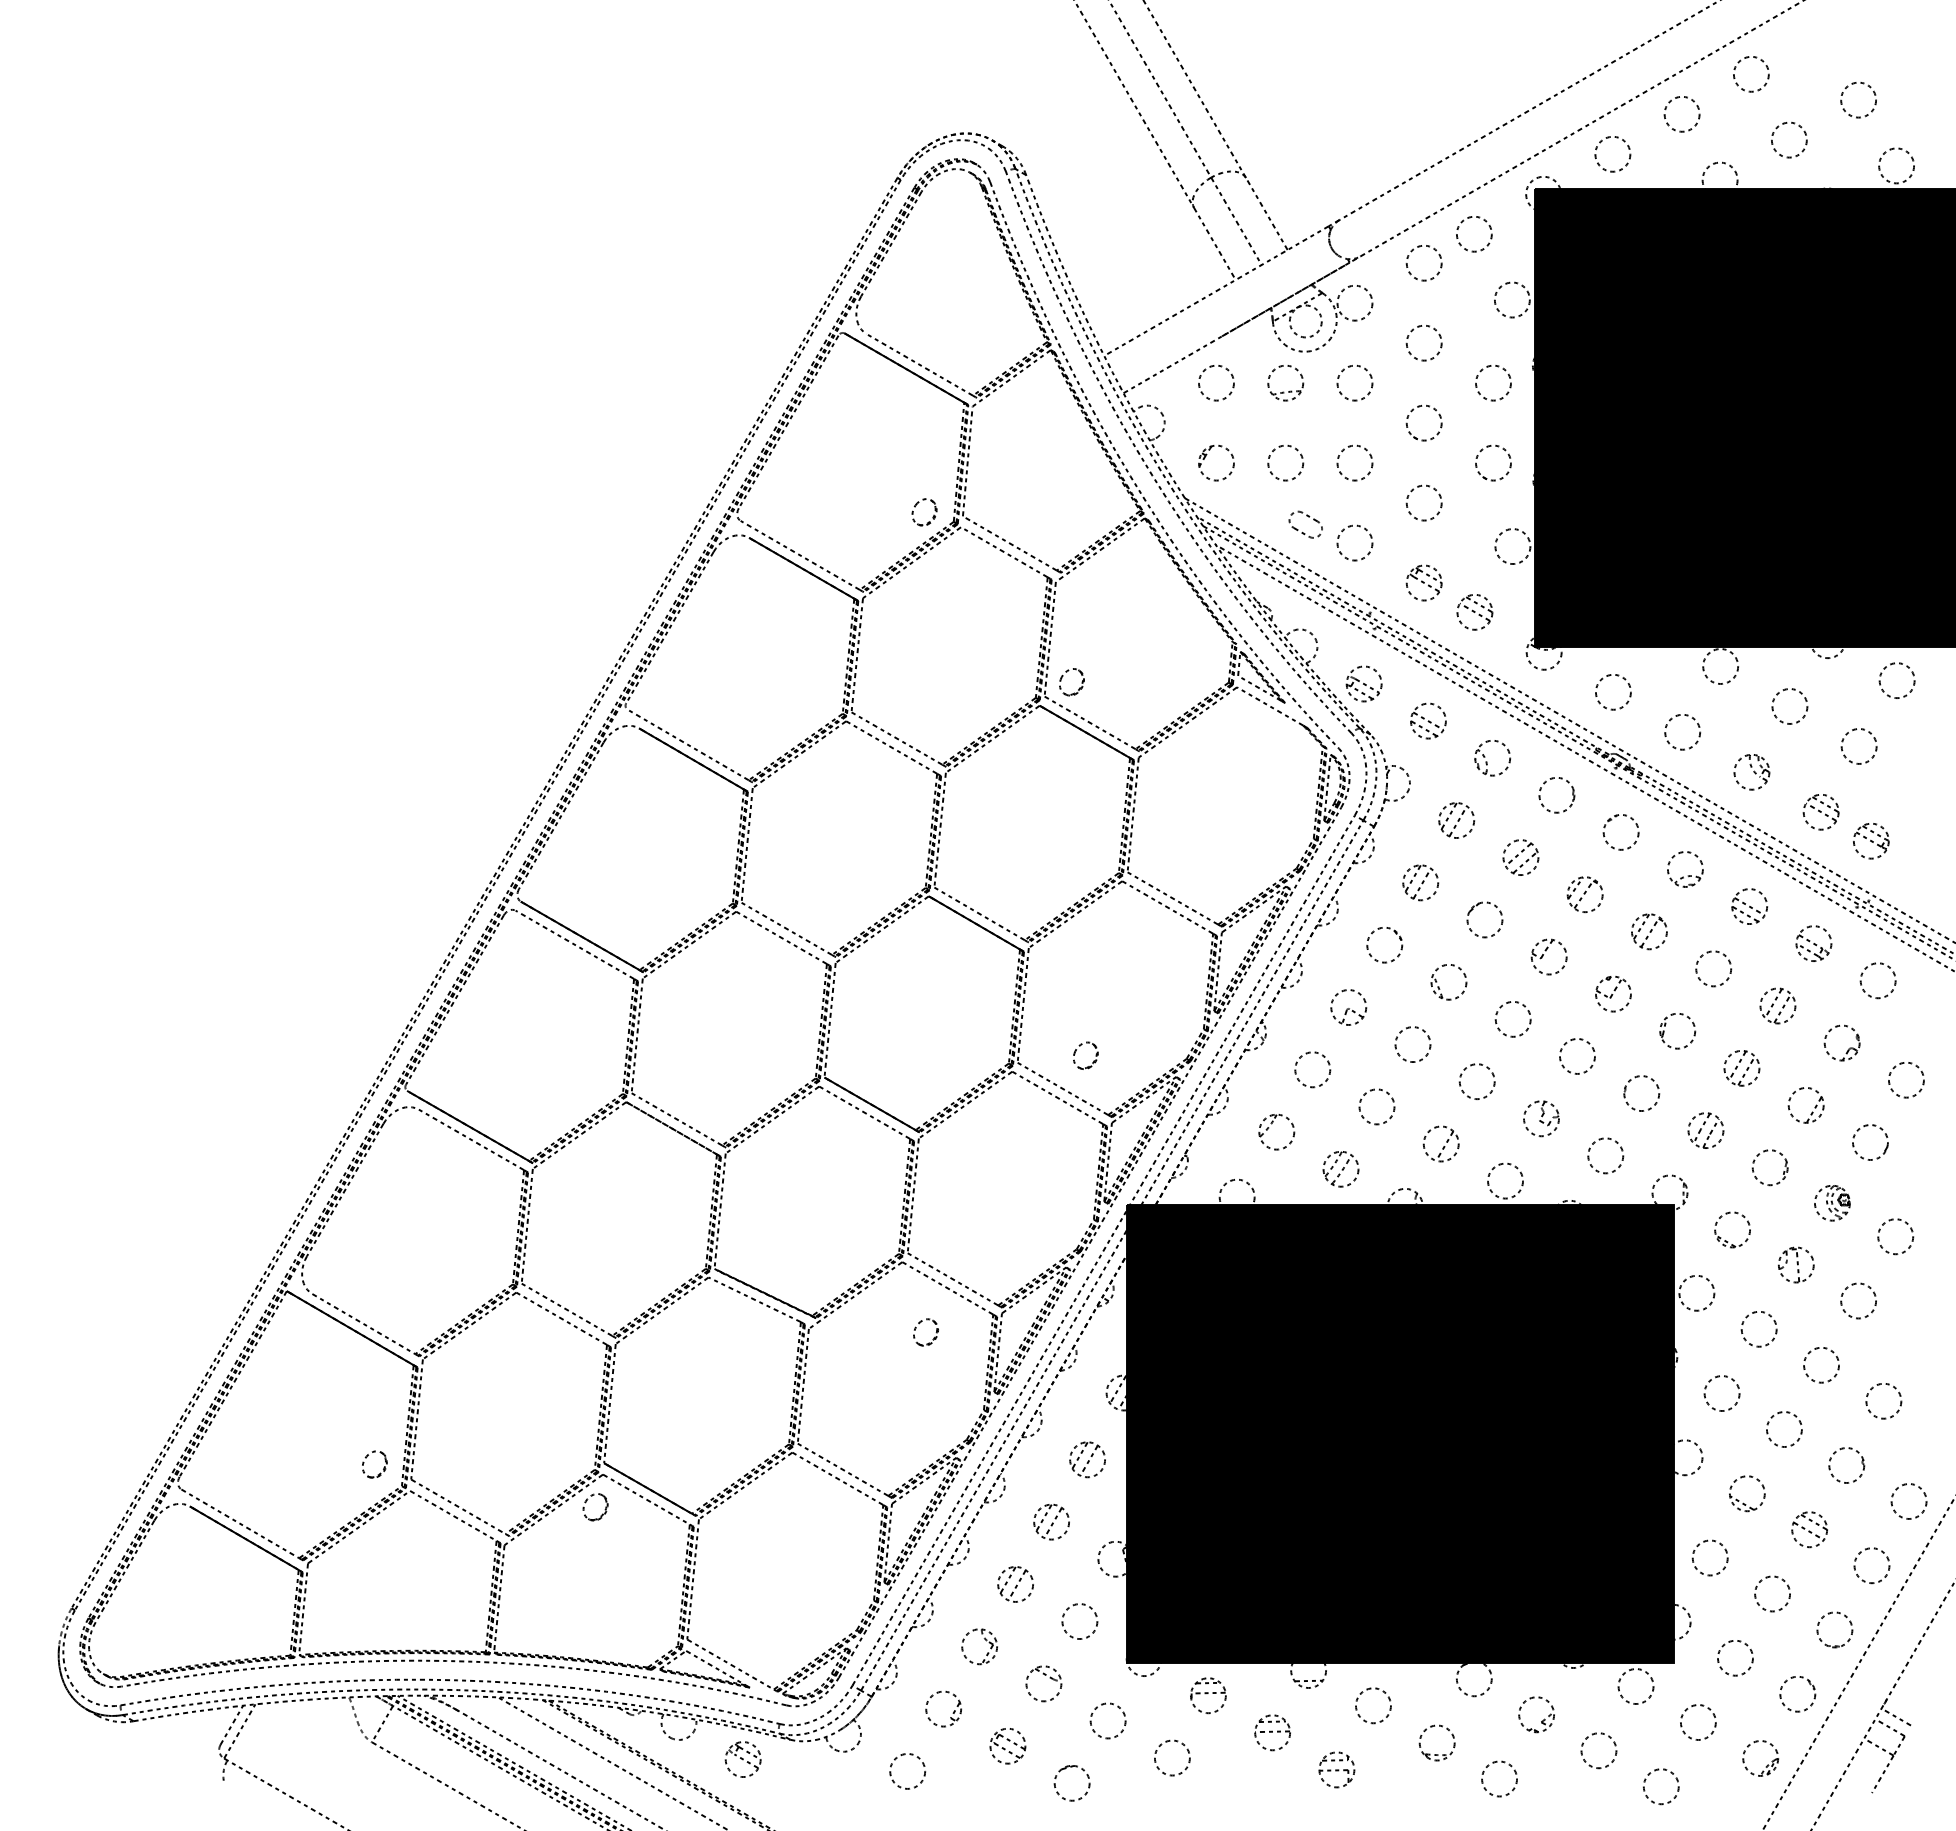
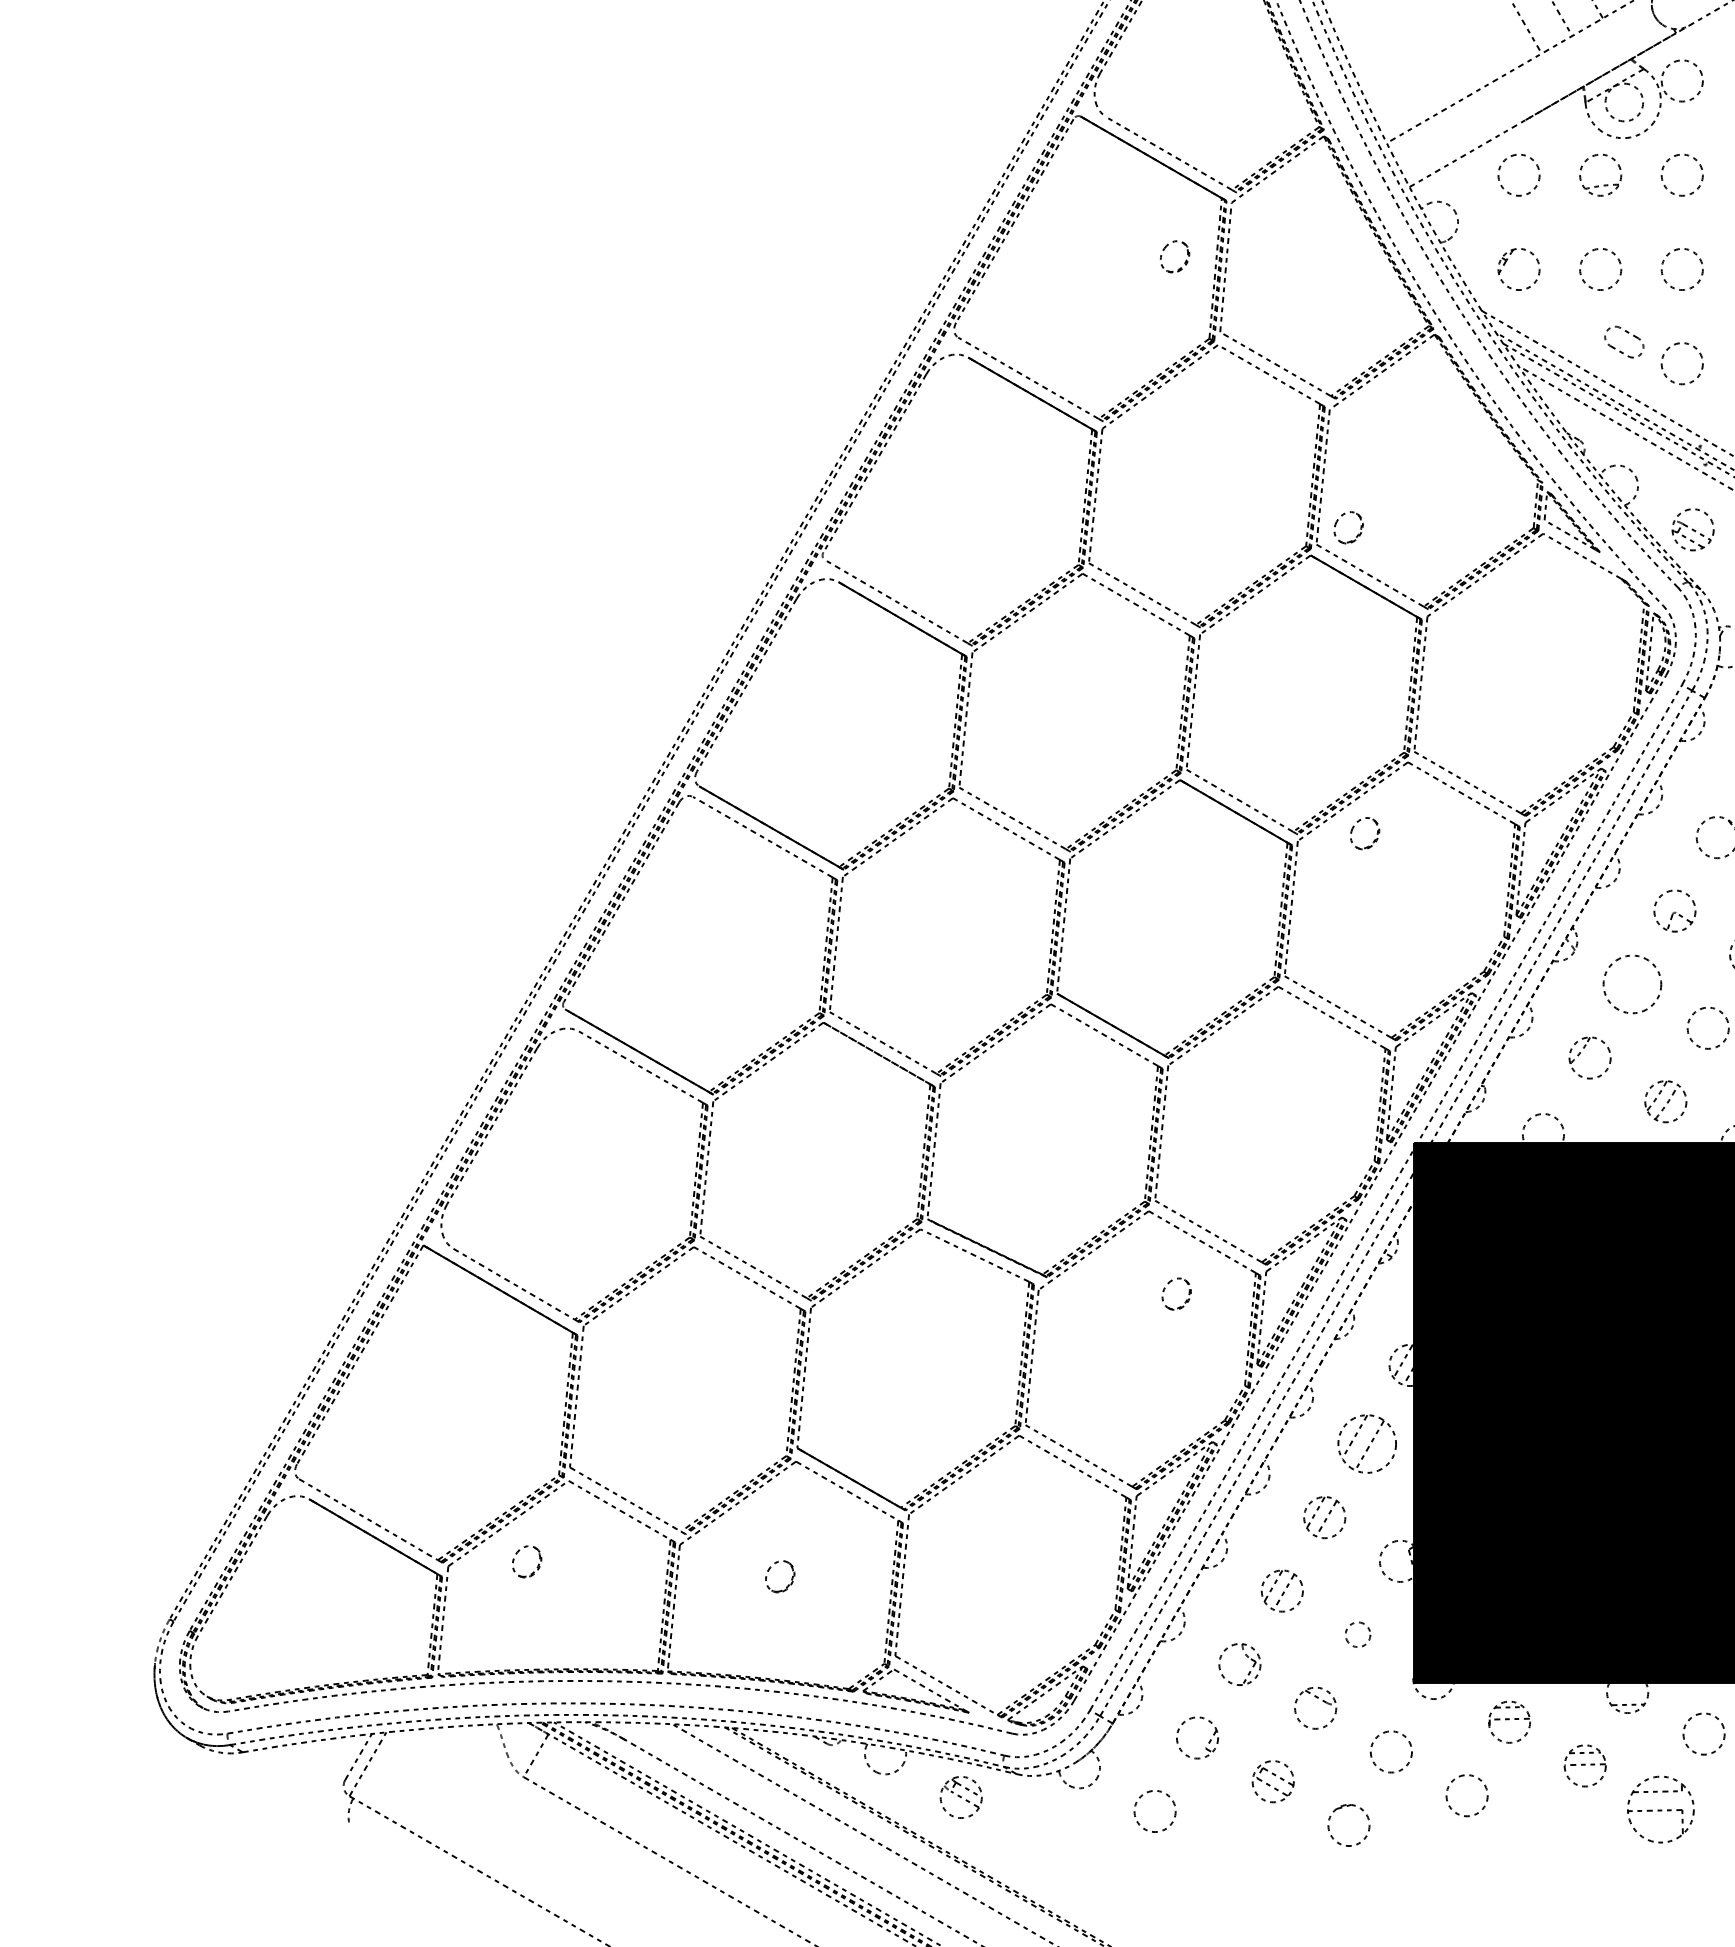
part: (932, 516) -> (1184, 261), moved
part: (1093, 1060) -> (1374, 839), moved
circle: (1312, 1069) -> (1632, 984), size x1.4
part: (1087, 1459) -> (1367, 1443), size x1.4
part: (383, 1467) -> (537, 1565), moved
part: (604, 1509) -> (790, 1579), moved
circle: (1079, 1621) -> (1357, 1634), size x0.6
part: (1336, 1769) -> (1660, 1809), size x1.6

